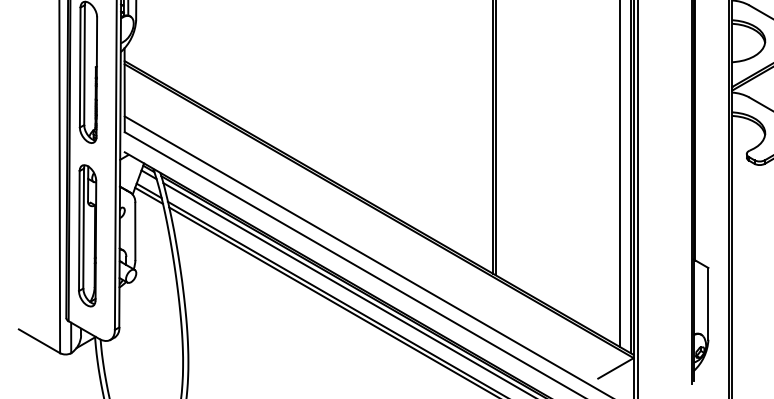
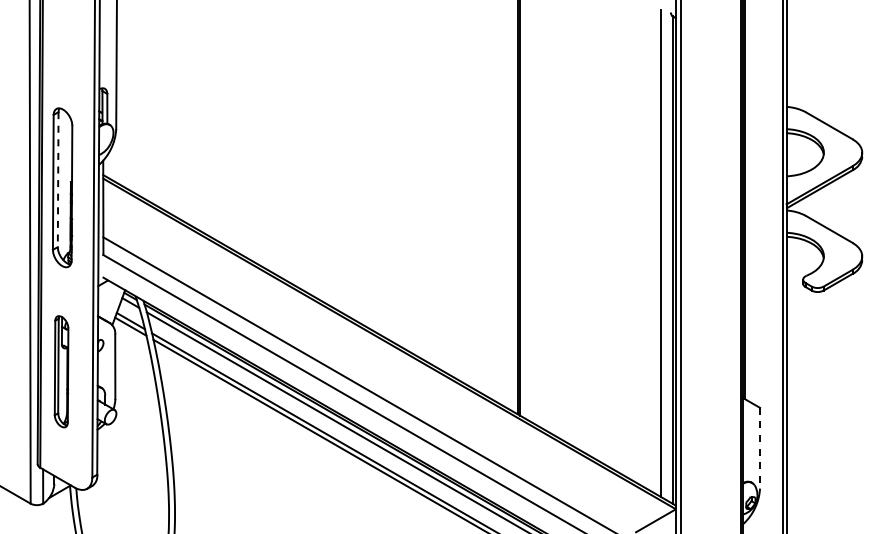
line: (84, 65) -> (58, 180), solid -> dashed
part: (87, 235) -> (61, 371), size x0.7
line: (708, 304) -> (760, 448), solid -> dashed

